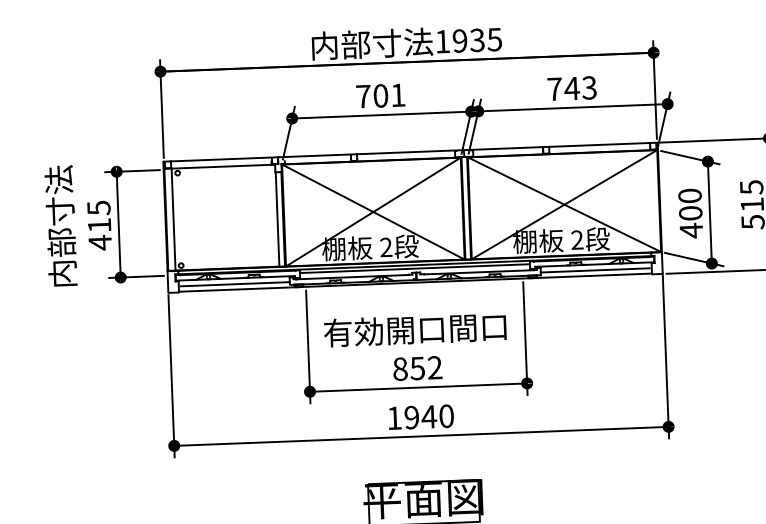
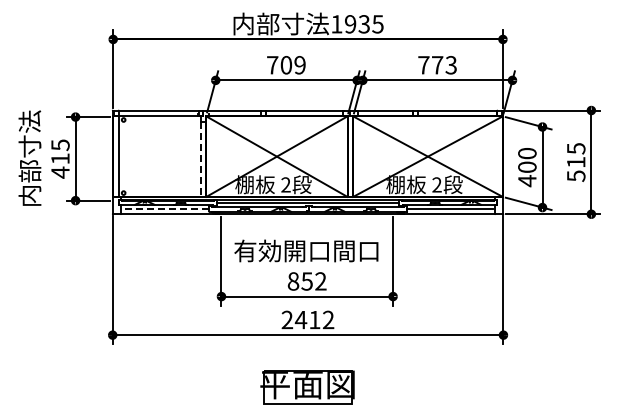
text: (572, 88) -> (437, 65), 743 -> 773
text: (397, 95) -> (299, 65), 701 -> 709
line: (278, 220) -> (201, 160), solid -> dashed
line: (234, 284) -> (165, 209), solid -> dashed
text: (419, 416) -> (307, 319), 1940 -> 2412

